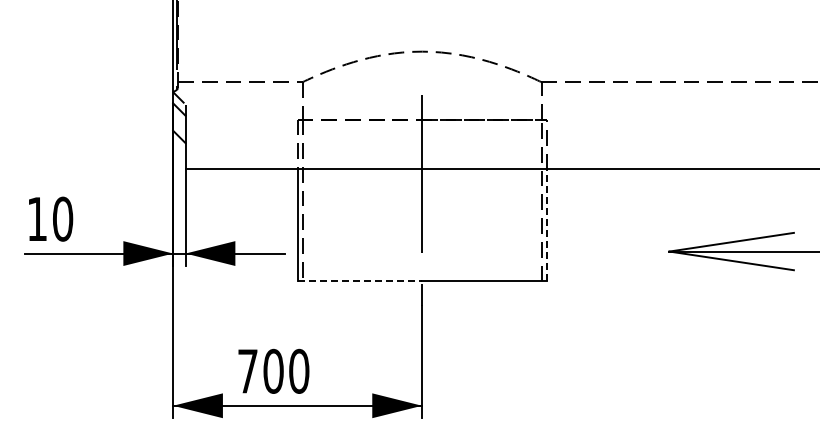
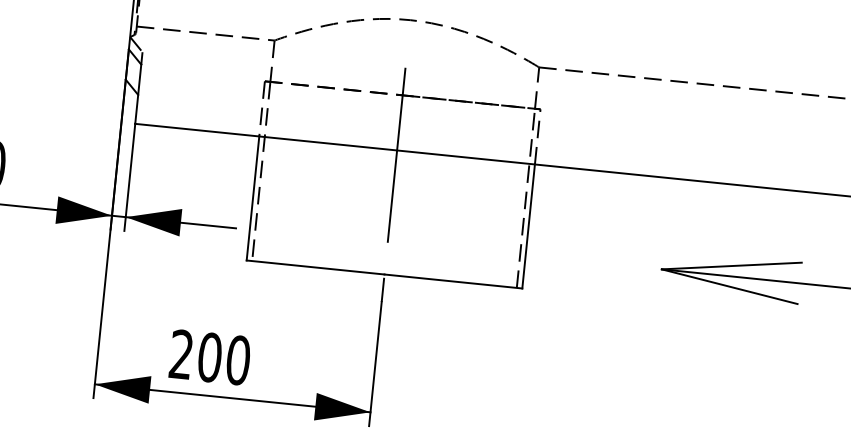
line: (546, 224) -> (528, 225), dashed -> solid
line: (360, 281) -> (316, 267), dashed -> solid
text: (247, 370) -> (181, 353), 700 -> 200

